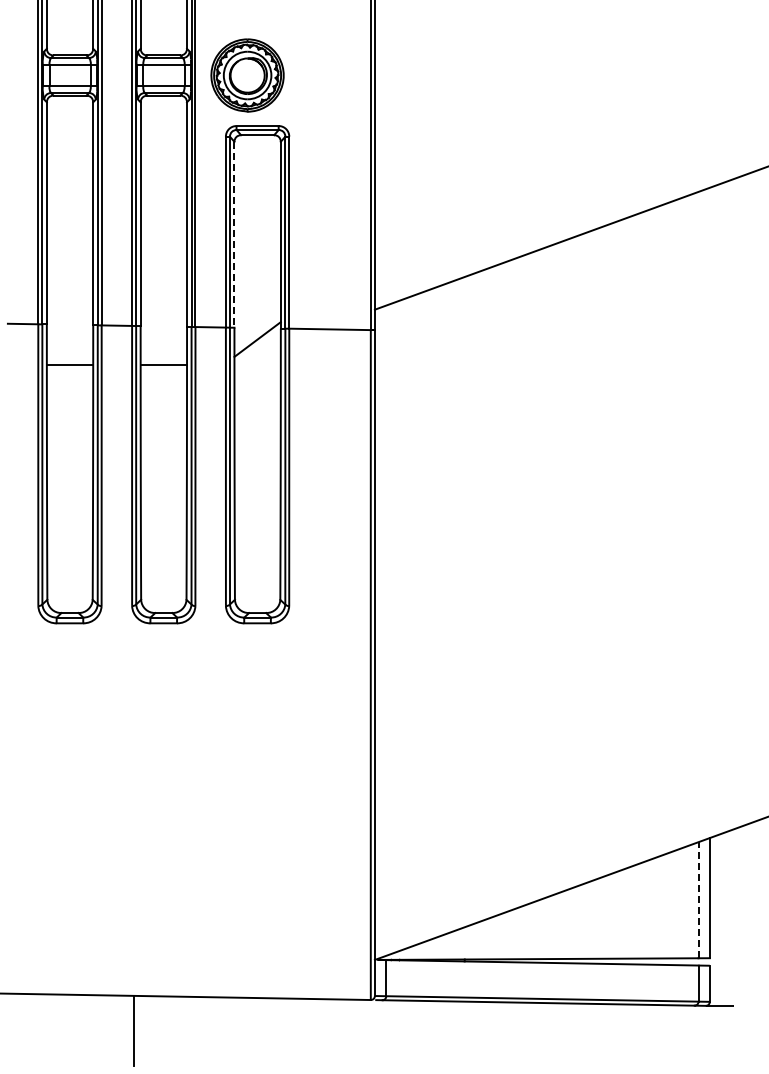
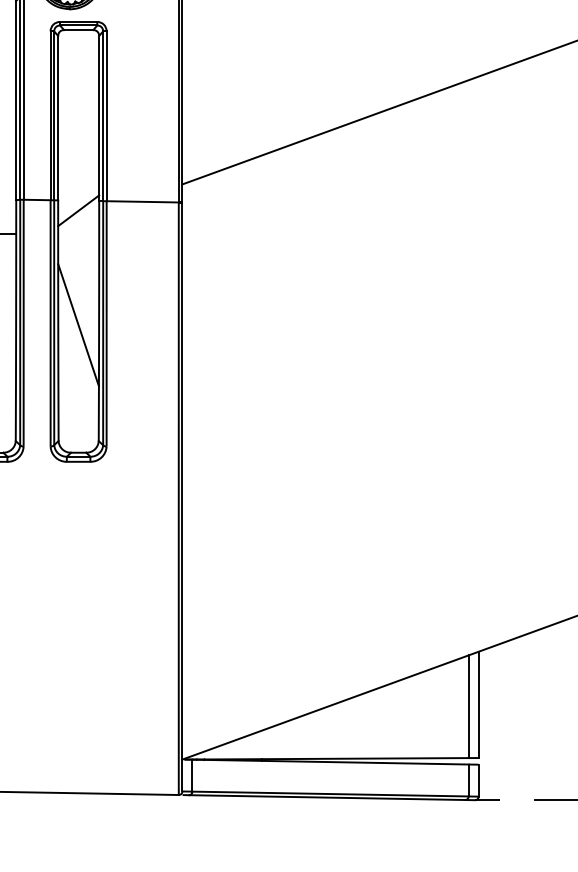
line: (234, 234) -> (58, 117), dashed -> solid
line: (257, 468) -> (78, 324), added
line: (698, 899) -> (468, 706), dashed -> solid

